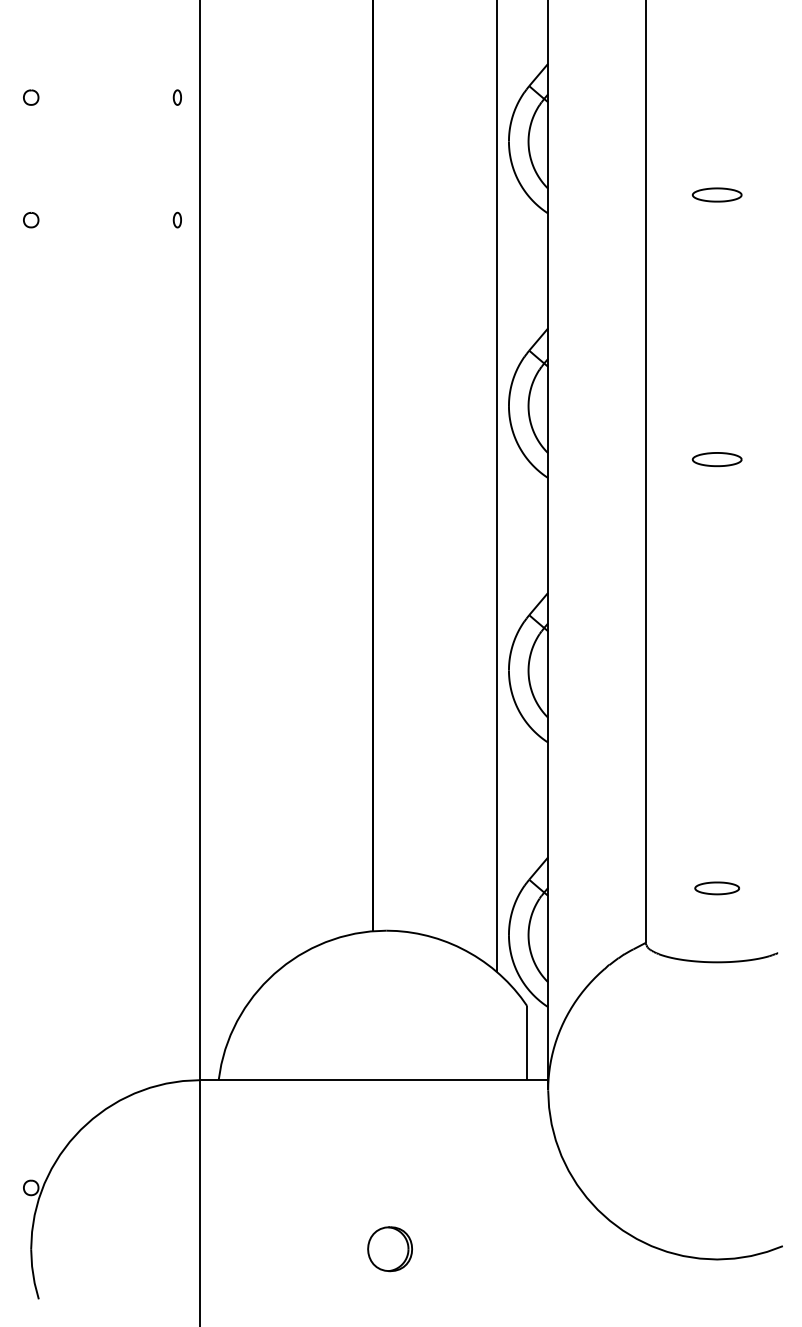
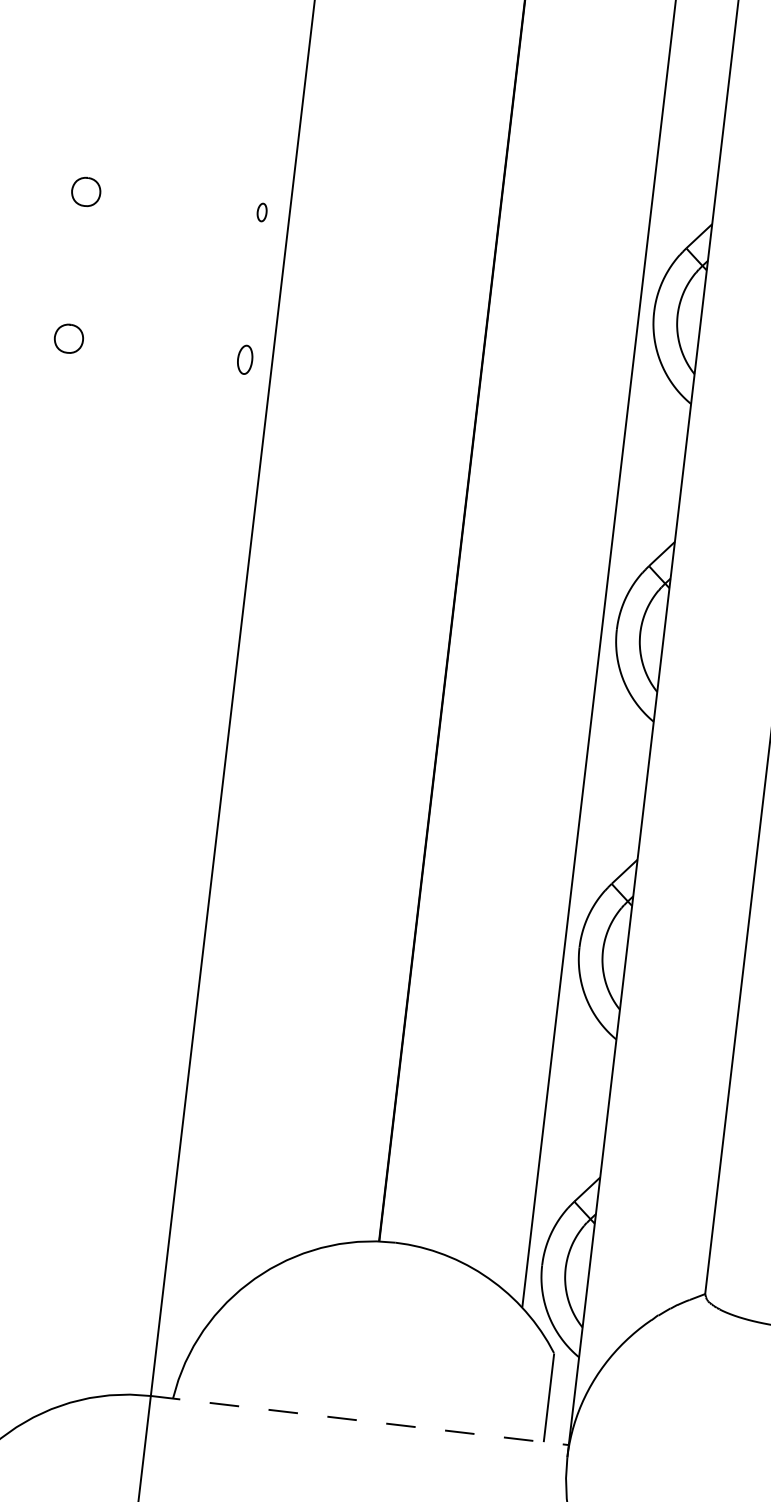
part: (31, 97) -> (86, 191), size x1.6
part: (176, 219) -> (243, 358), size x1.6
part: (31, 220) -> (69, 339), size x1.6
line: (374, 1080) -> (360, 1420), solid -> dashed

